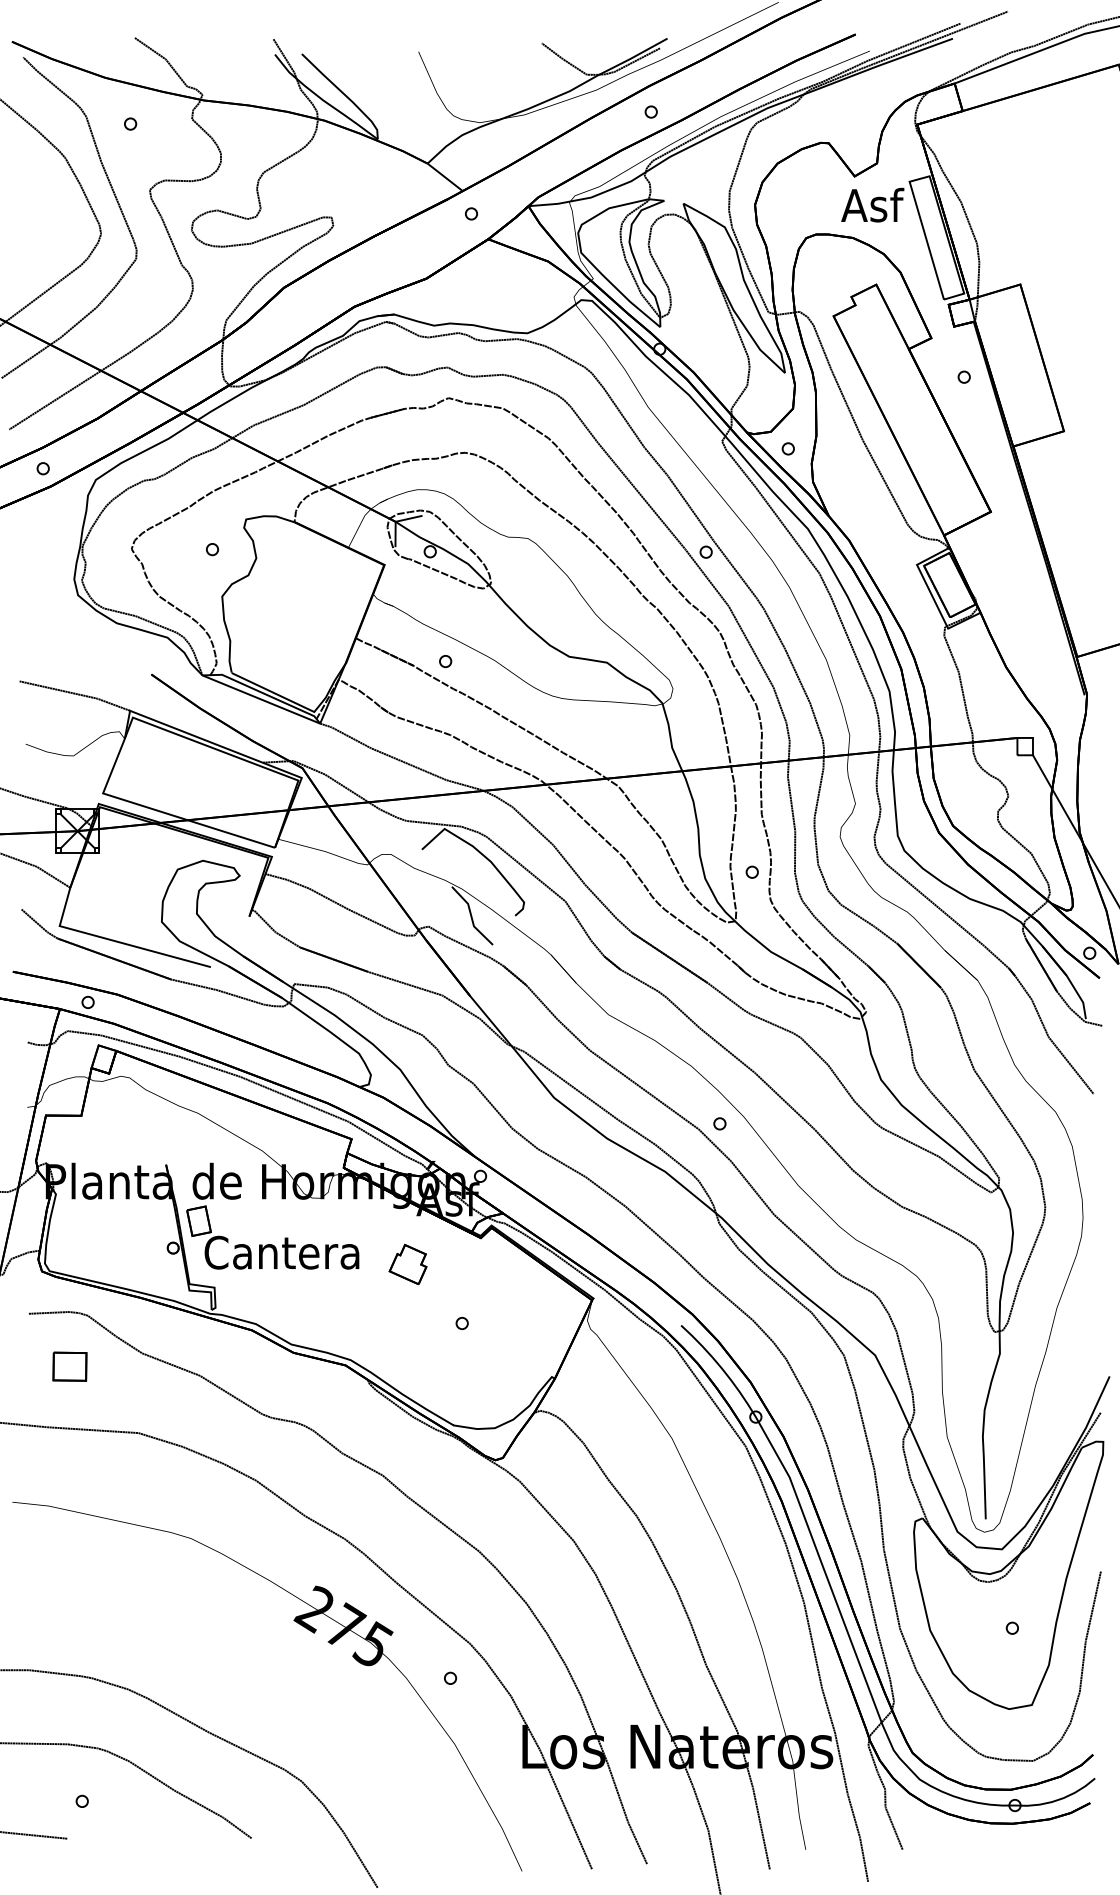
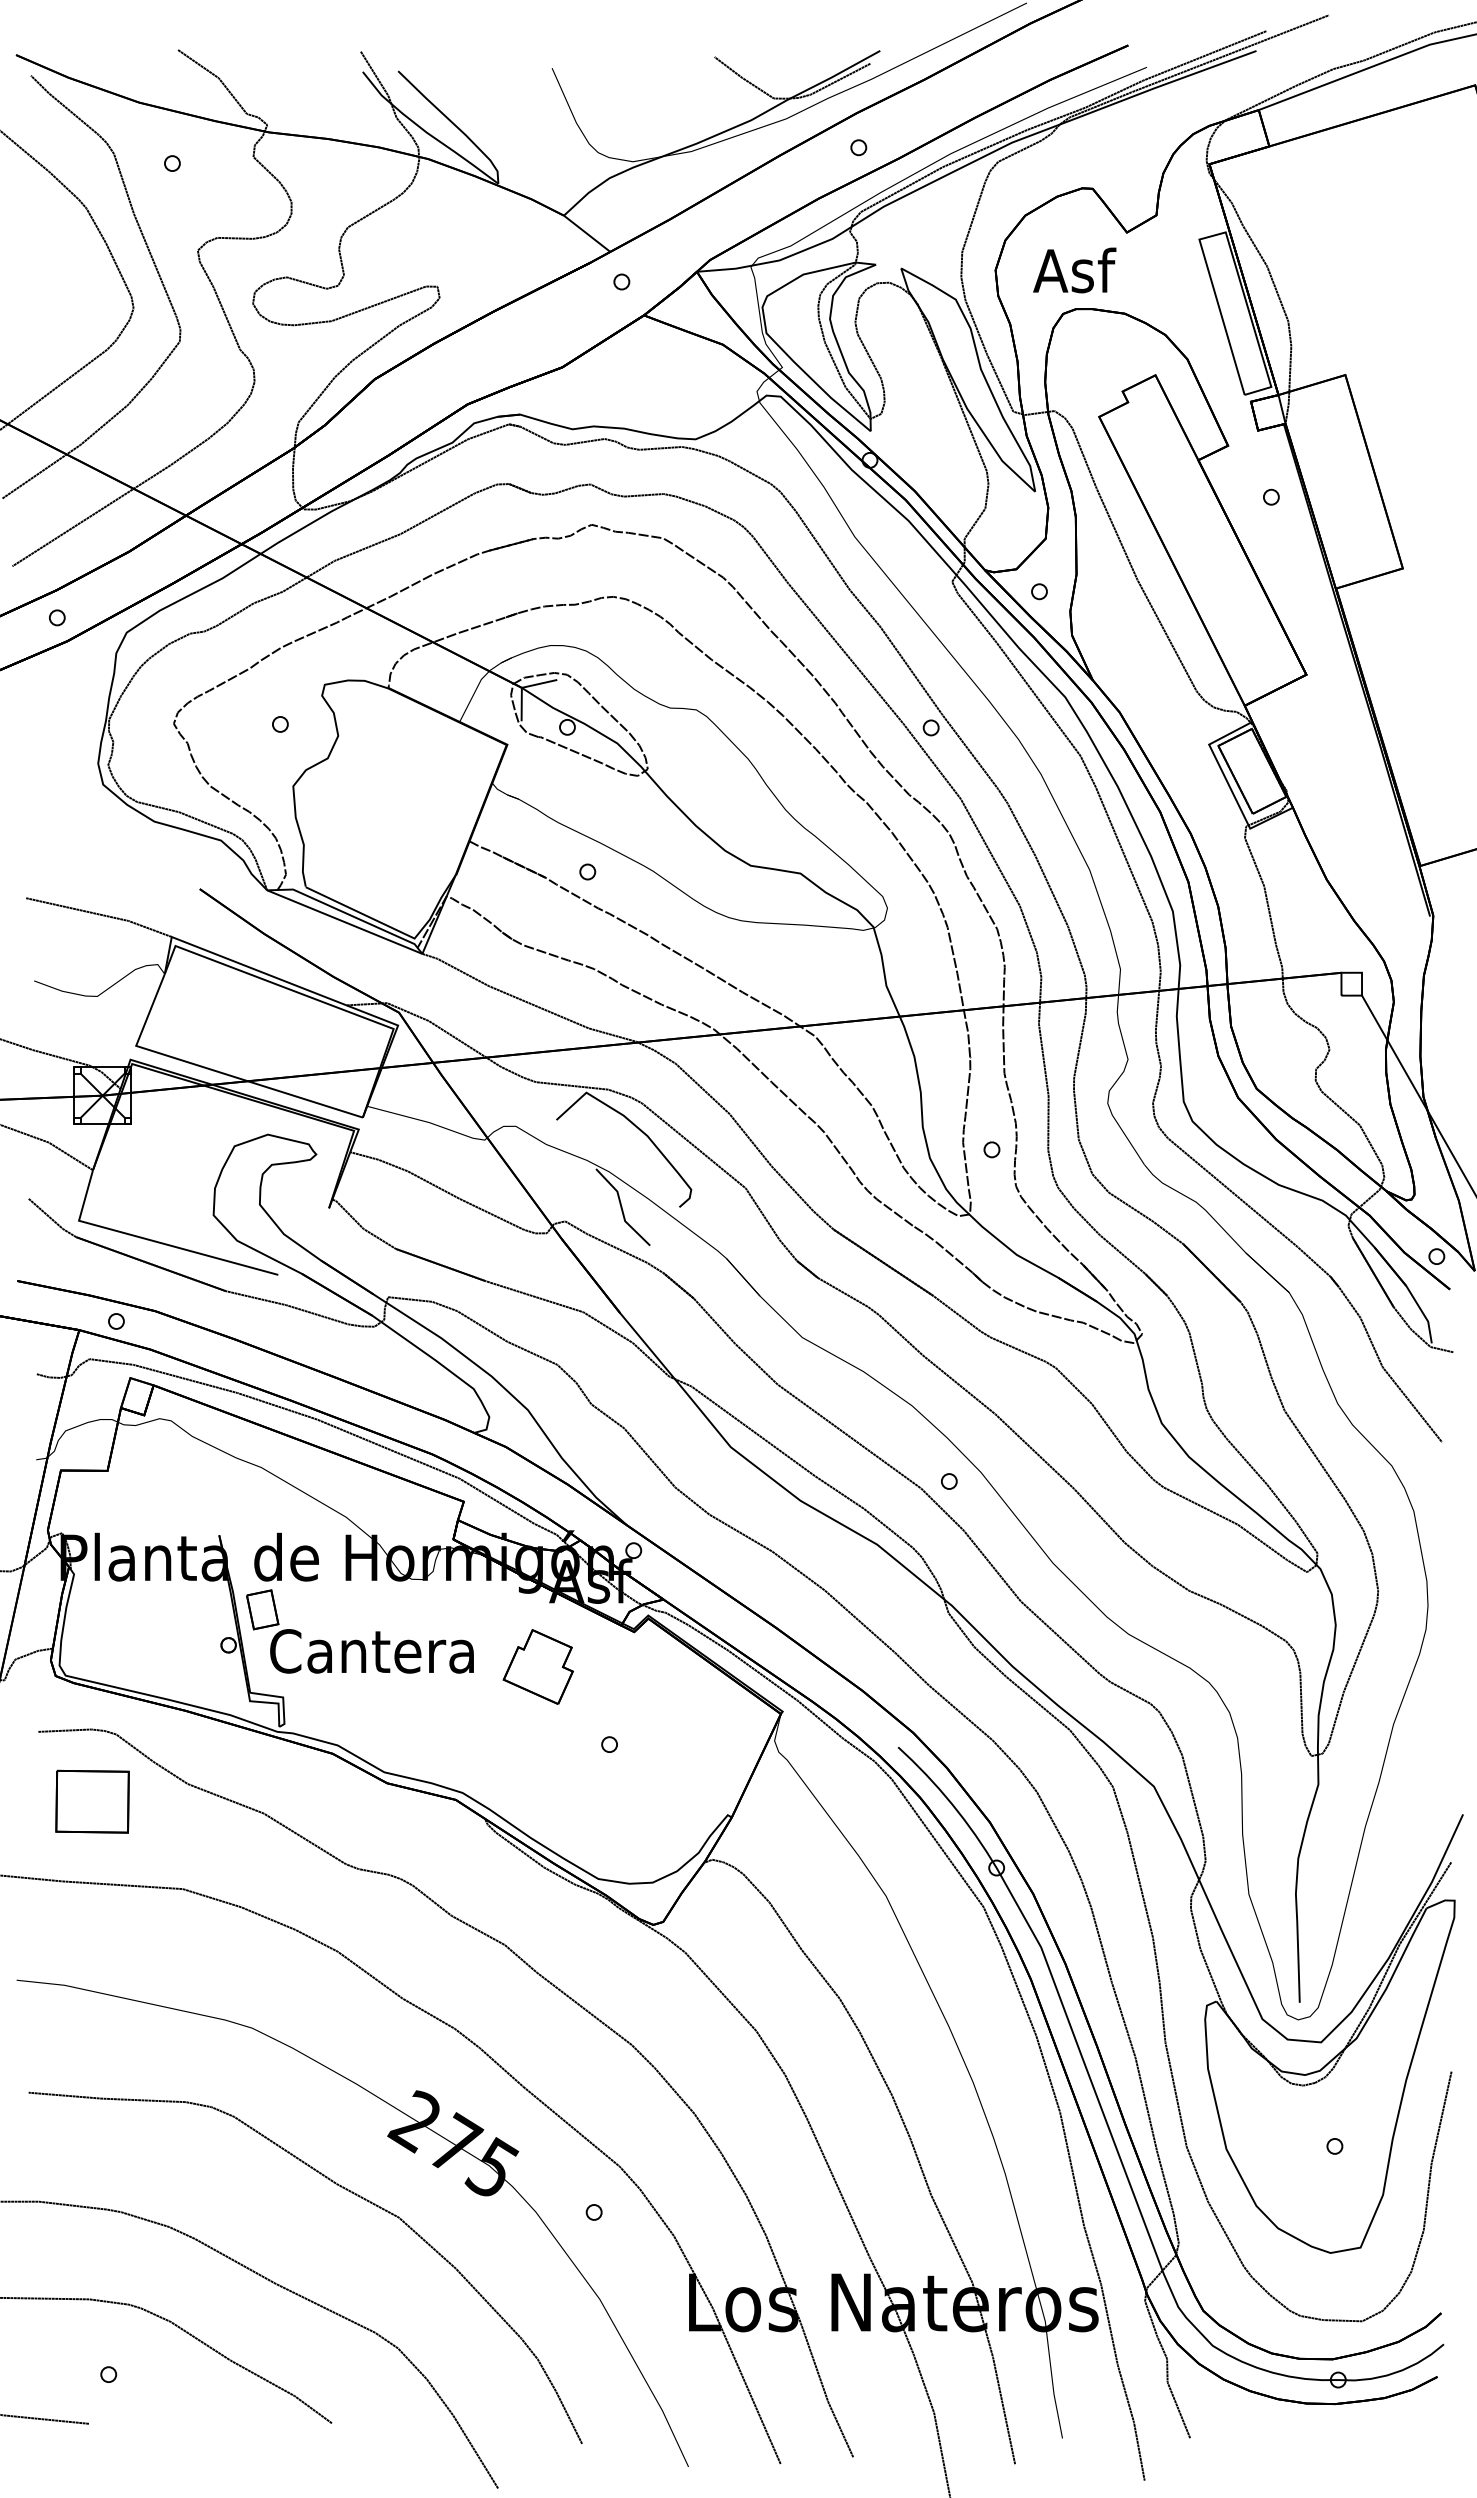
text: (872, 205) -> (1074, 270), moved
part: (407, 1264) -> (537, 1666), size x1.43
part: (69, 1366) -> (92, 1801), size x1.67
curve: (261, 1660) -> (344, 2189), added

